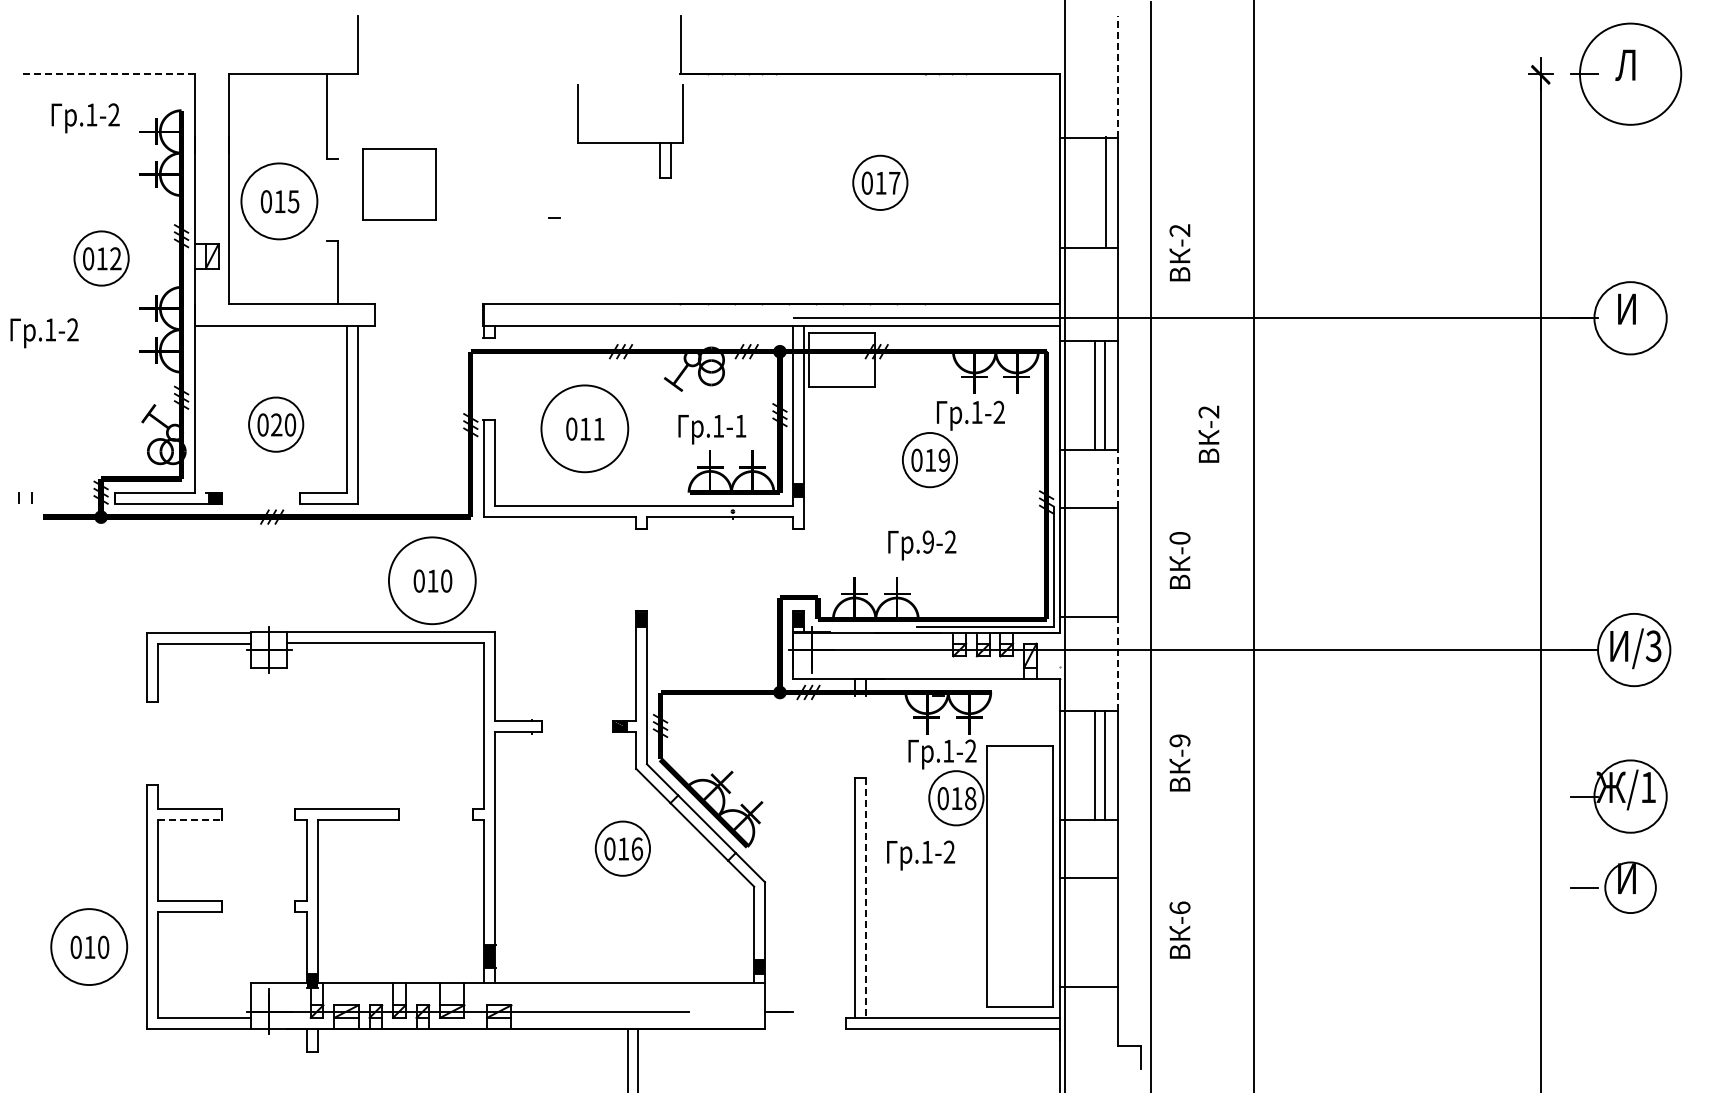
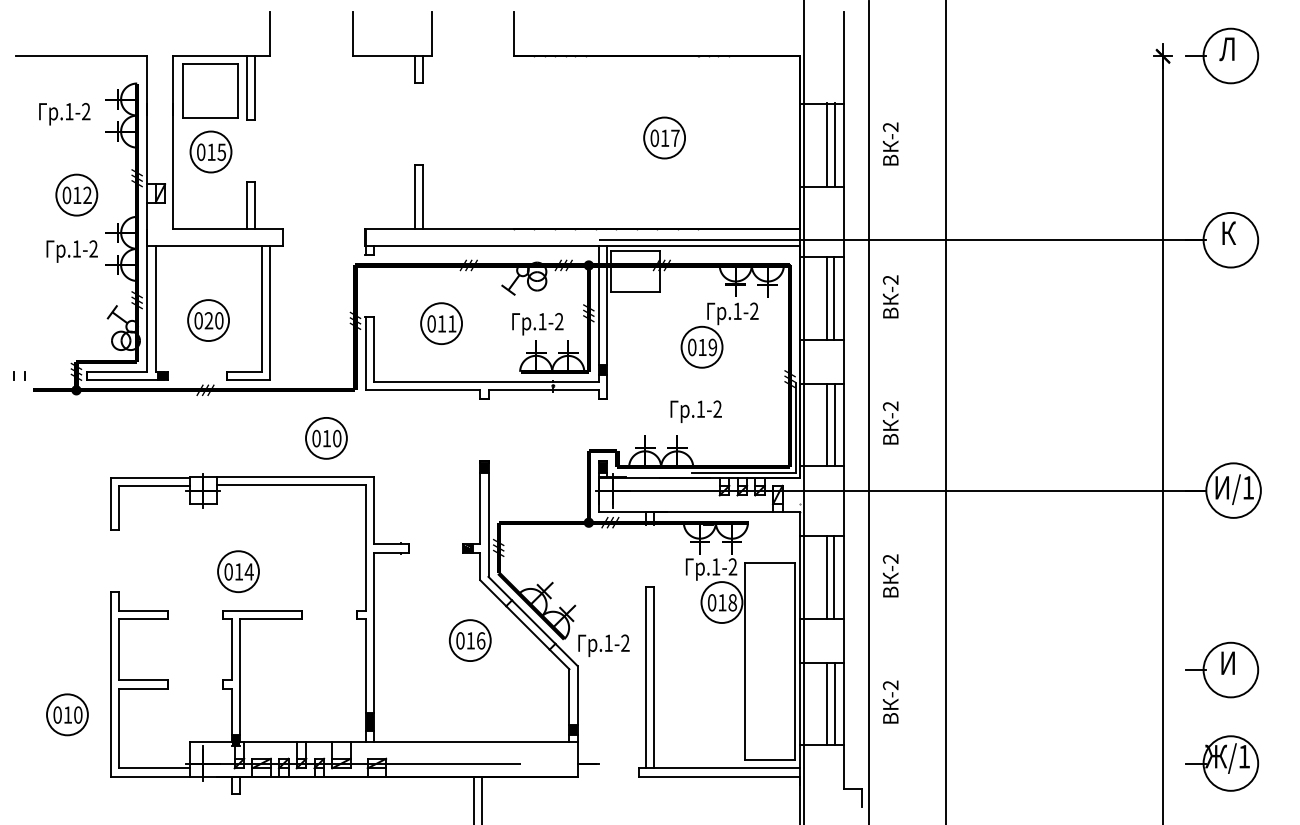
line: (107, 74) -> (81, 56), dashed -> solid
circle: (1630, 74) -> (1230, 56), size x0.71
line: (1117, 76) -> (843, 57), dashed -> solid
line: (337, 116) -> (254, 87), added
text: (85, 118) -> (64, 114), moved
part: (630, 142) -> (392, 55), moved
part: (399, 184) -> (210, 90), moved
line: (1094, 190) -> (826, 143), added
circle: (279, 201) -> (211, 152), size x0.71
text: (1179, 252) -> (890, 143), moved
line: (549, 260) -> (414, 196), added
line: (560, 260) -> (423, 196), added
line: (327, 271) -> (247, 204), added
text: (1627, 308) -> (1228, 232), И -> К
text: (44, 333) -> (72, 251), moved
line: (205, 409) -> (155, 309), added
text: (740, 425) -> (559, 321), .1-1 -> .1-2
circle: (584, 428) -> (441, 323), size x0.62
text: (1208, 433) -> (890, 296), moved
line: (1117, 479) -> (843, 361), dashed -> solid
text: (1179, 538) -> (890, 406), -0 -> -2
text: (927, 541) -> (700, 408), .9-2 -> .1-2
line: (1094, 562) -> (826, 424), added
line: (1105, 562) -> (834, 424), added
circle: (432, 580) -> (326, 438), size x0.62
text: (1653, 646) -> (1248, 487), /3 -> /1
line: (1117, 664) -> (843, 501), dashed -> solid
text: (1179, 740) -> (890, 558), -9 -> -2
part: (315, 757) -> (238, 571), added
part: (1618, 796) -> (1221, 763), moved
line: (190, 819) -> (143, 618), dashed -> solid
text: (921, 855) -> (604, 645), moved
circle: (1630, 887) -> (1230, 669), size x1.43
line: (866, 898) -> (654, 678), dashed -> solid
text: (1179, 907) -> (890, 684), -6 -> -2
line: (1094, 932) -> (826, 703), added
line: (1105, 932) -> (834, 703), added
circle: (89, 946) -> (67, 714), size x0.71

